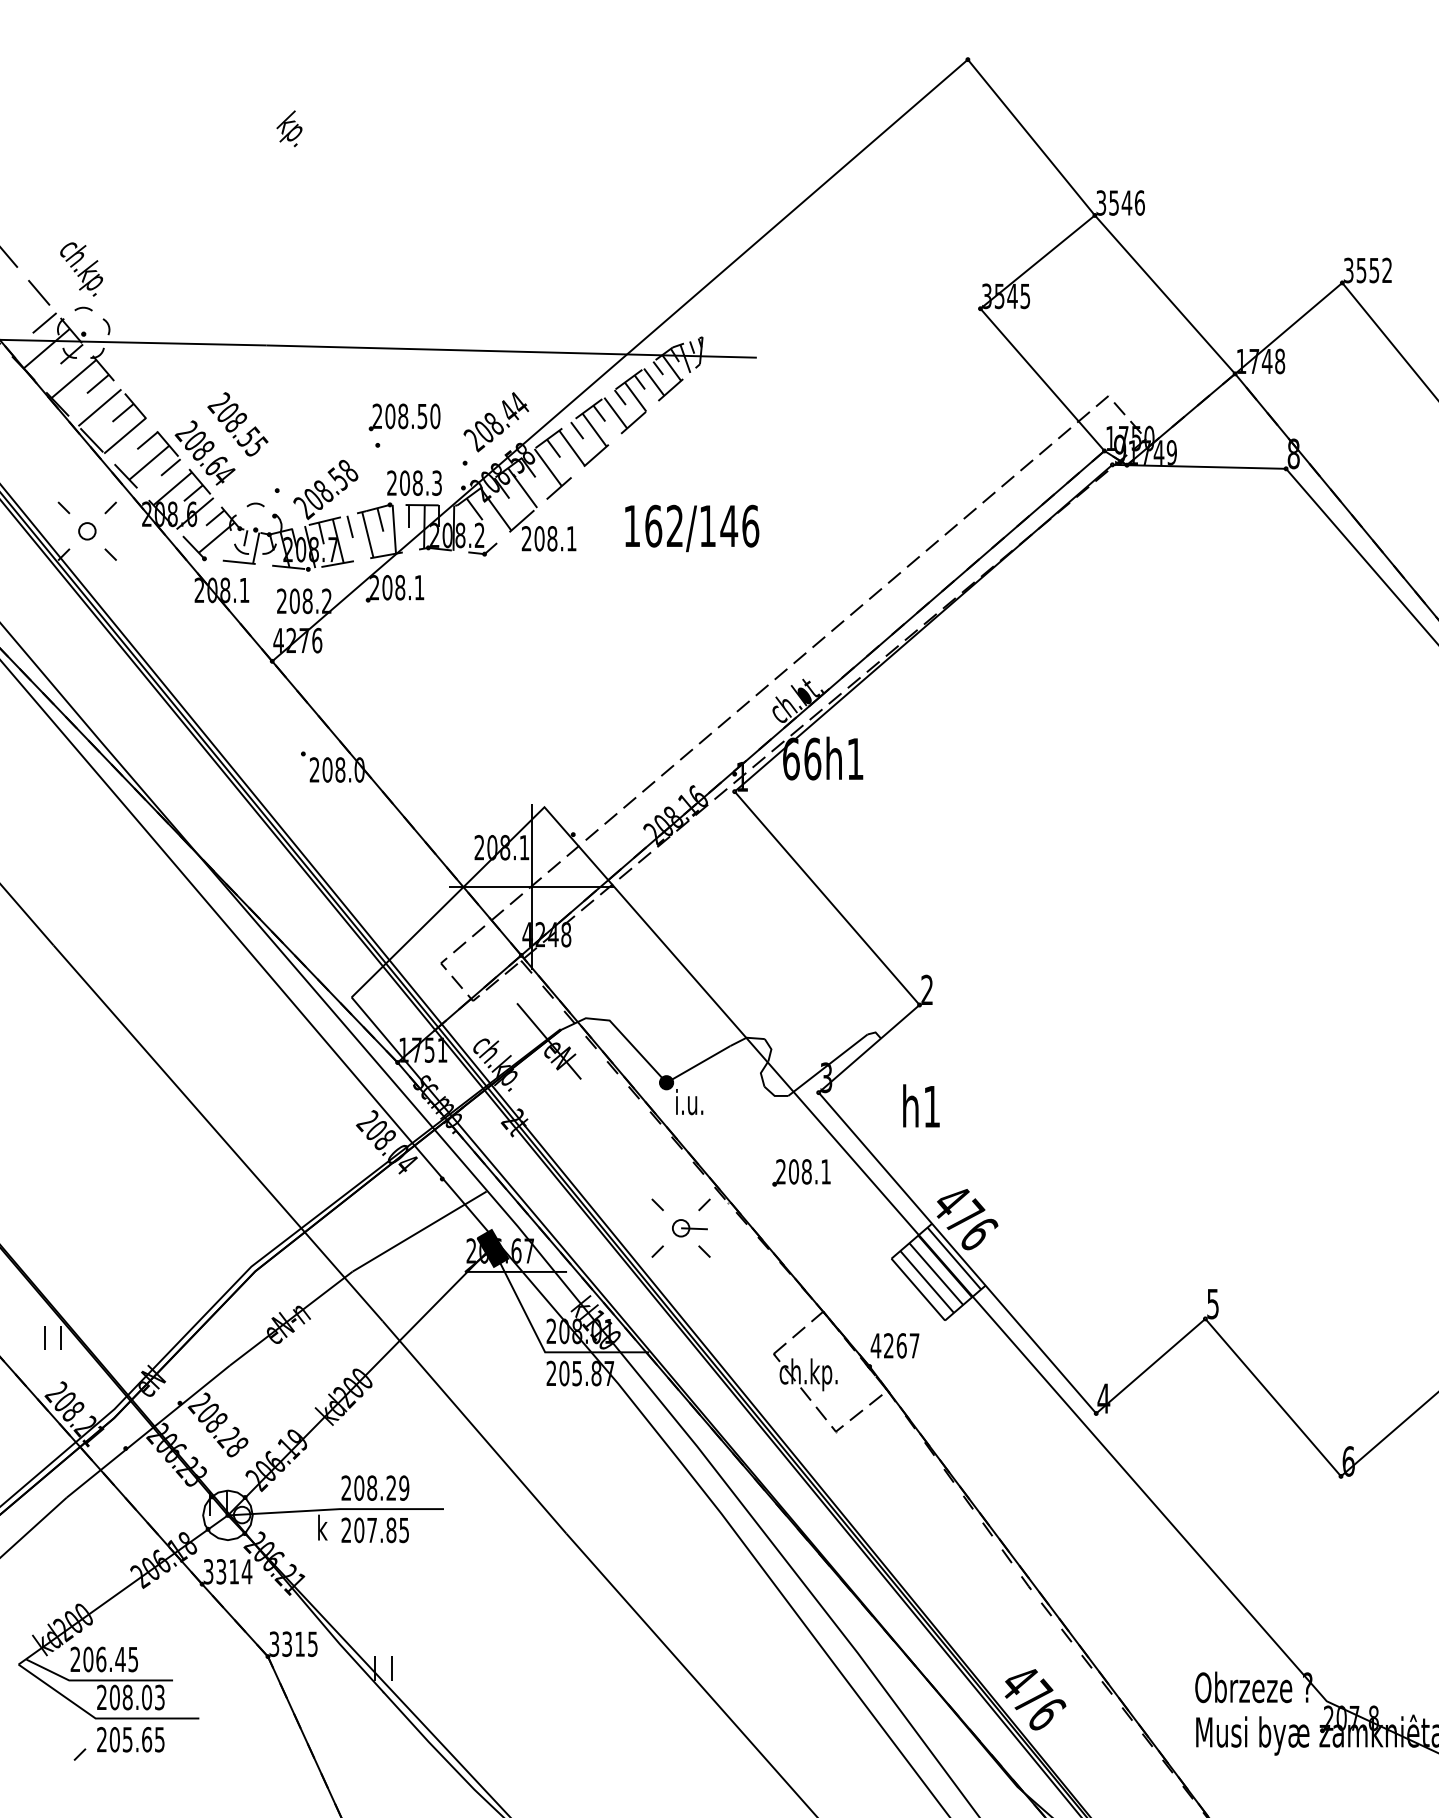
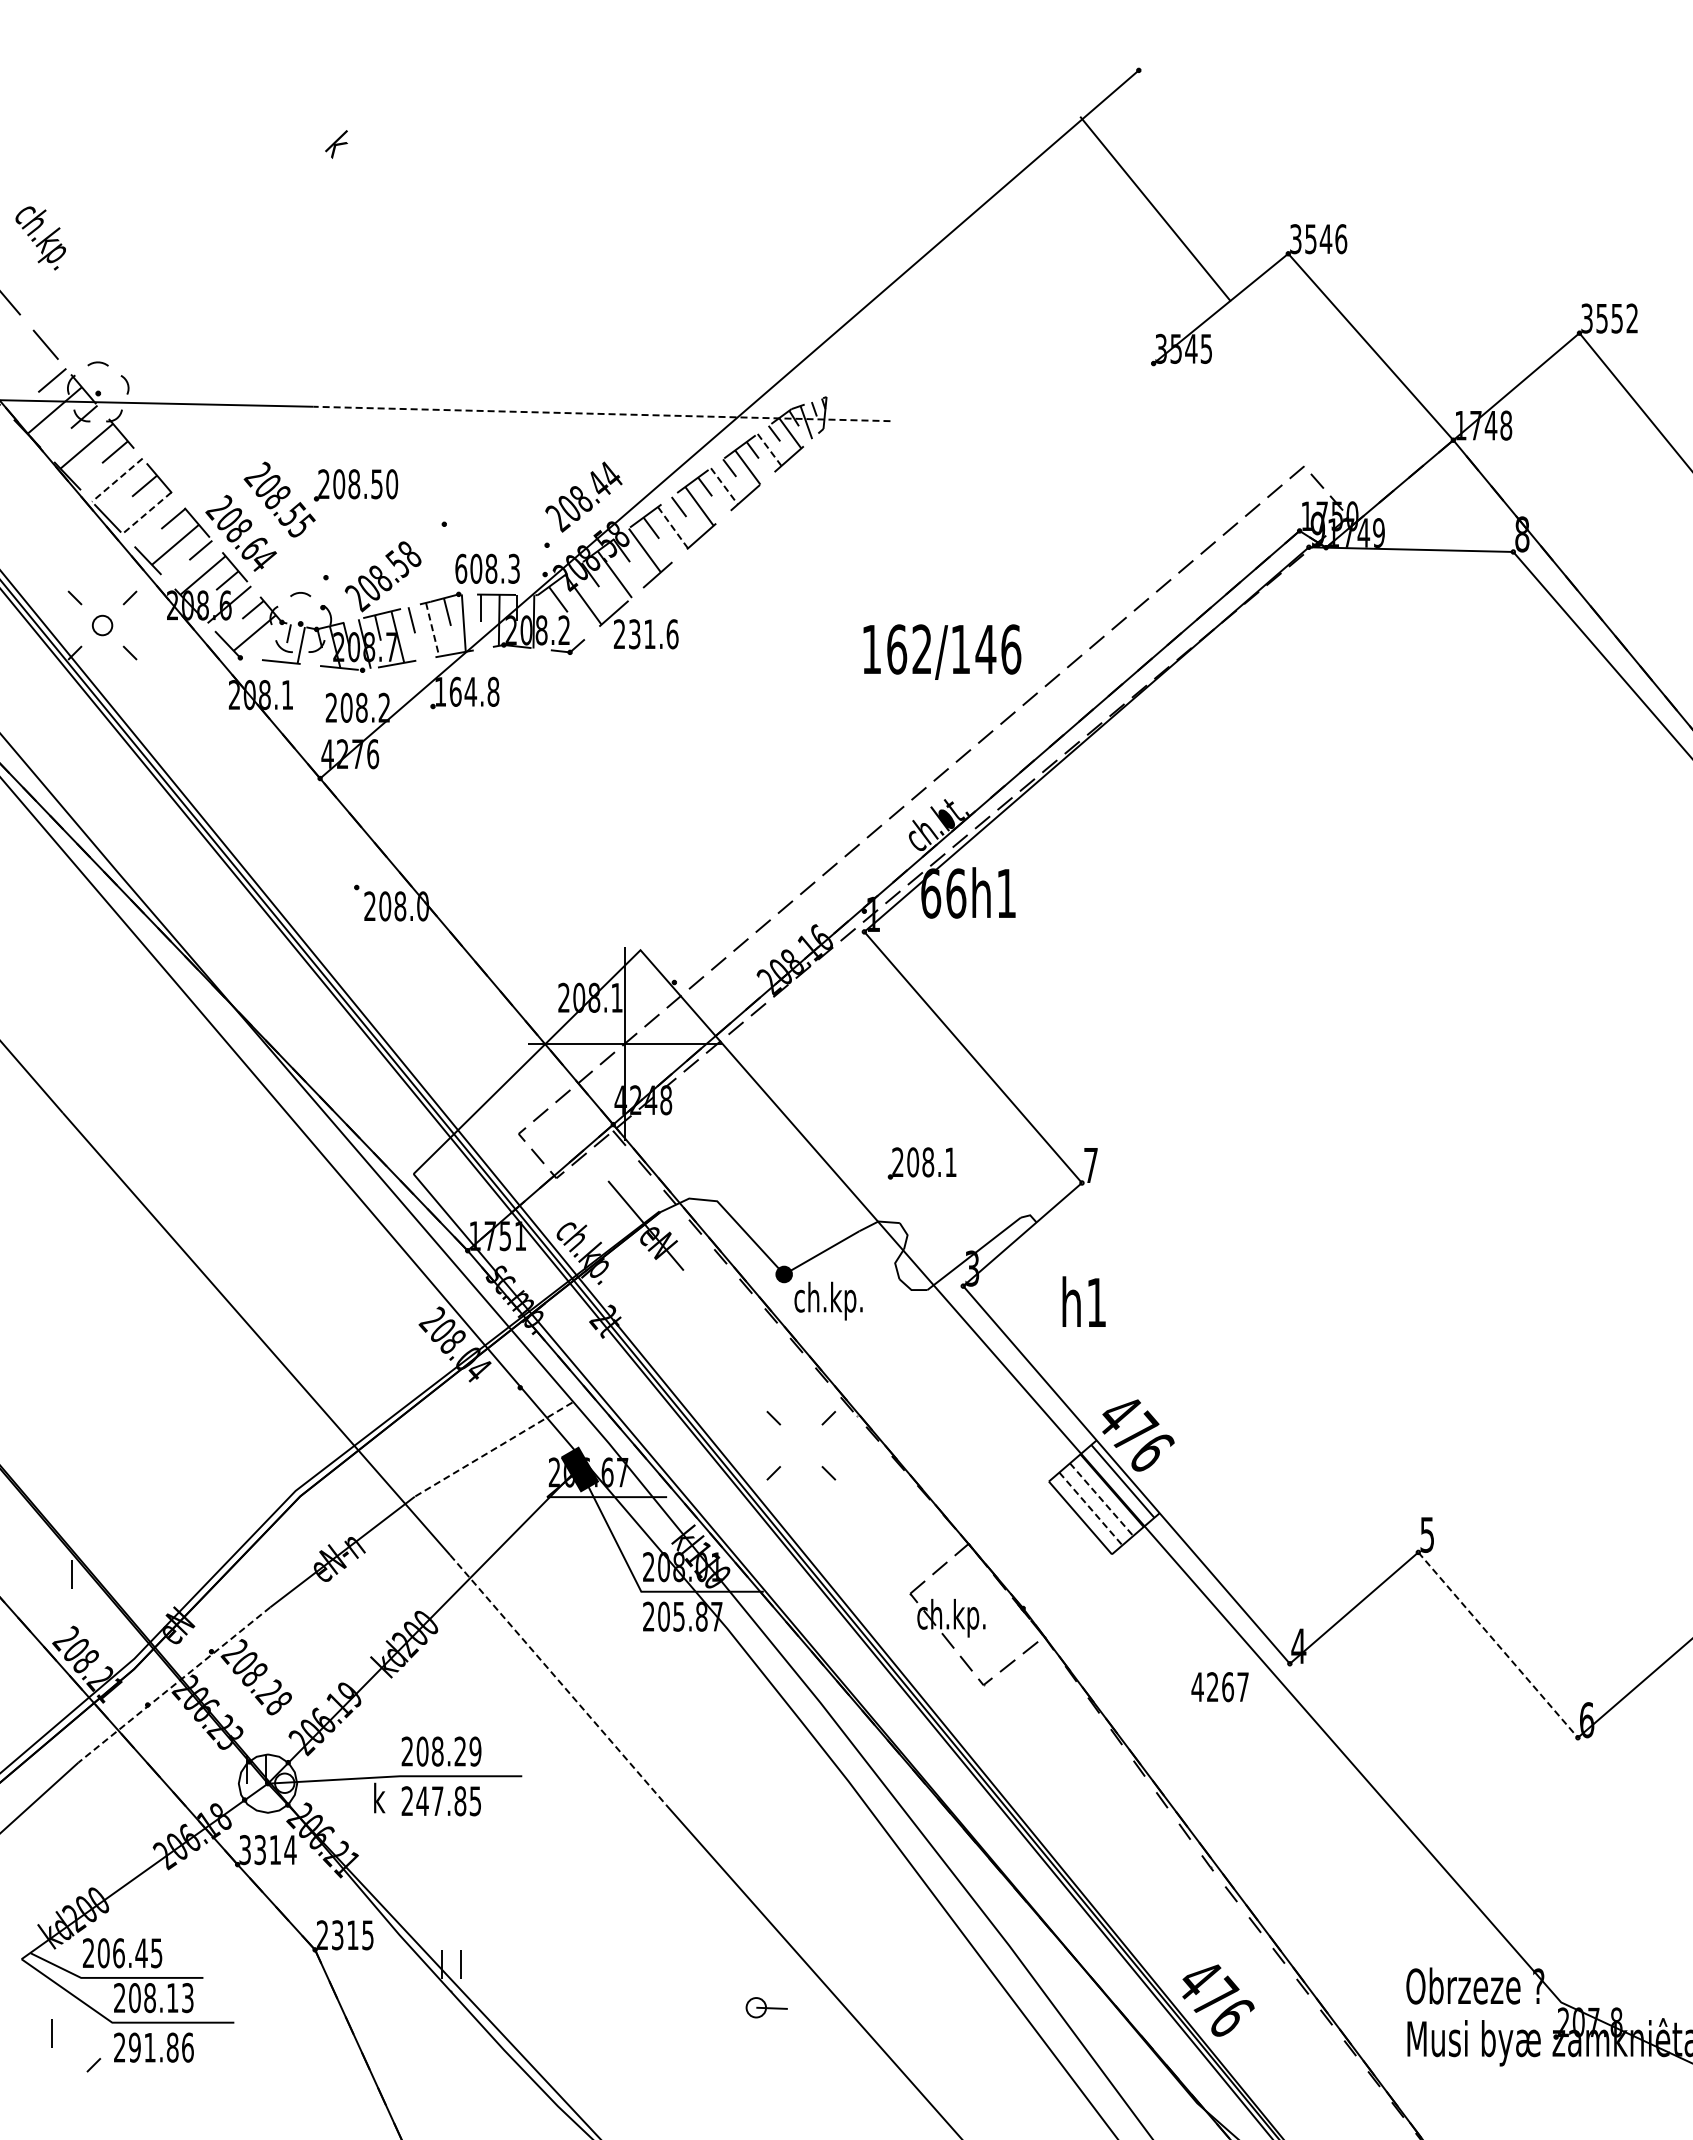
text: (290, 135) -> (341, 159), kp. -> k
line: (1031, 137) -> (1155, 208), moved
text: (81, 269) -> (40, 238), moved
line: (512, 351) -> (602, 413), solid -> dashed
line: (1042, 379) -> (1226, 446), removed
line: (654, 381) -> (769, 449), solid -> dashed
line: (99, 408) -> (116, 480), solid -> dashed
line: (615, 413) -> (724, 486), solid -> dashed
part: (405, 417) -> (356, 485), moved
line: (124, 436) -> (146, 513), solid -> dashed
line: (572, 448) -> (673, 527), solid -> dashed
text: (392, 482) -> (461, 568), 208.3 -> 608.3
text: (692, 527) -> (942, 651), moved
line: (367, 534) -> (432, 629), solid -> dashed
text: (555, 538) -> (653, 634), 208.1 -> 231.6
text: (396, 587) -> (466, 691), 208.1 -> 164.8
text: (926, 989) -> (1090, 1164), 2 -> 7
text: (704, 1104) -> (828, 1300), i.u. -> ch.kp.
part: (801, 1172) -> (921, 1163), moved
part: (689, 1228) -> (766, 2007), moved
line: (419, 1231) -> (493, 1449), solid -> dashed
line: (936, 1274) -> (1101, 1500), solid -> dashed
line: (927, 1282) -> (1091, 1509), solid -> dashed
line: (43, 1337) -> (51, 2033), moved
text: (894, 1346) -> (1219, 1687), moved
line: (1273, 1398) -> (1498, 1645), solid -> dashed
line: (474, 1427) -> (558, 1680), solid -> dashed
line: (147, 1431) -> (173, 1685), solid -> dashed
text: (359, 1530) -> (422, 1801), 207.85 -> 247.85
text: (274, 1644) -> (322, 1935), 3315 -> 2315
text: (146, 1697) -> (172, 1998), 208.03 -> 208.13
text: (137, 1739) -> (161, 2047), 205.65 -> 291.86

